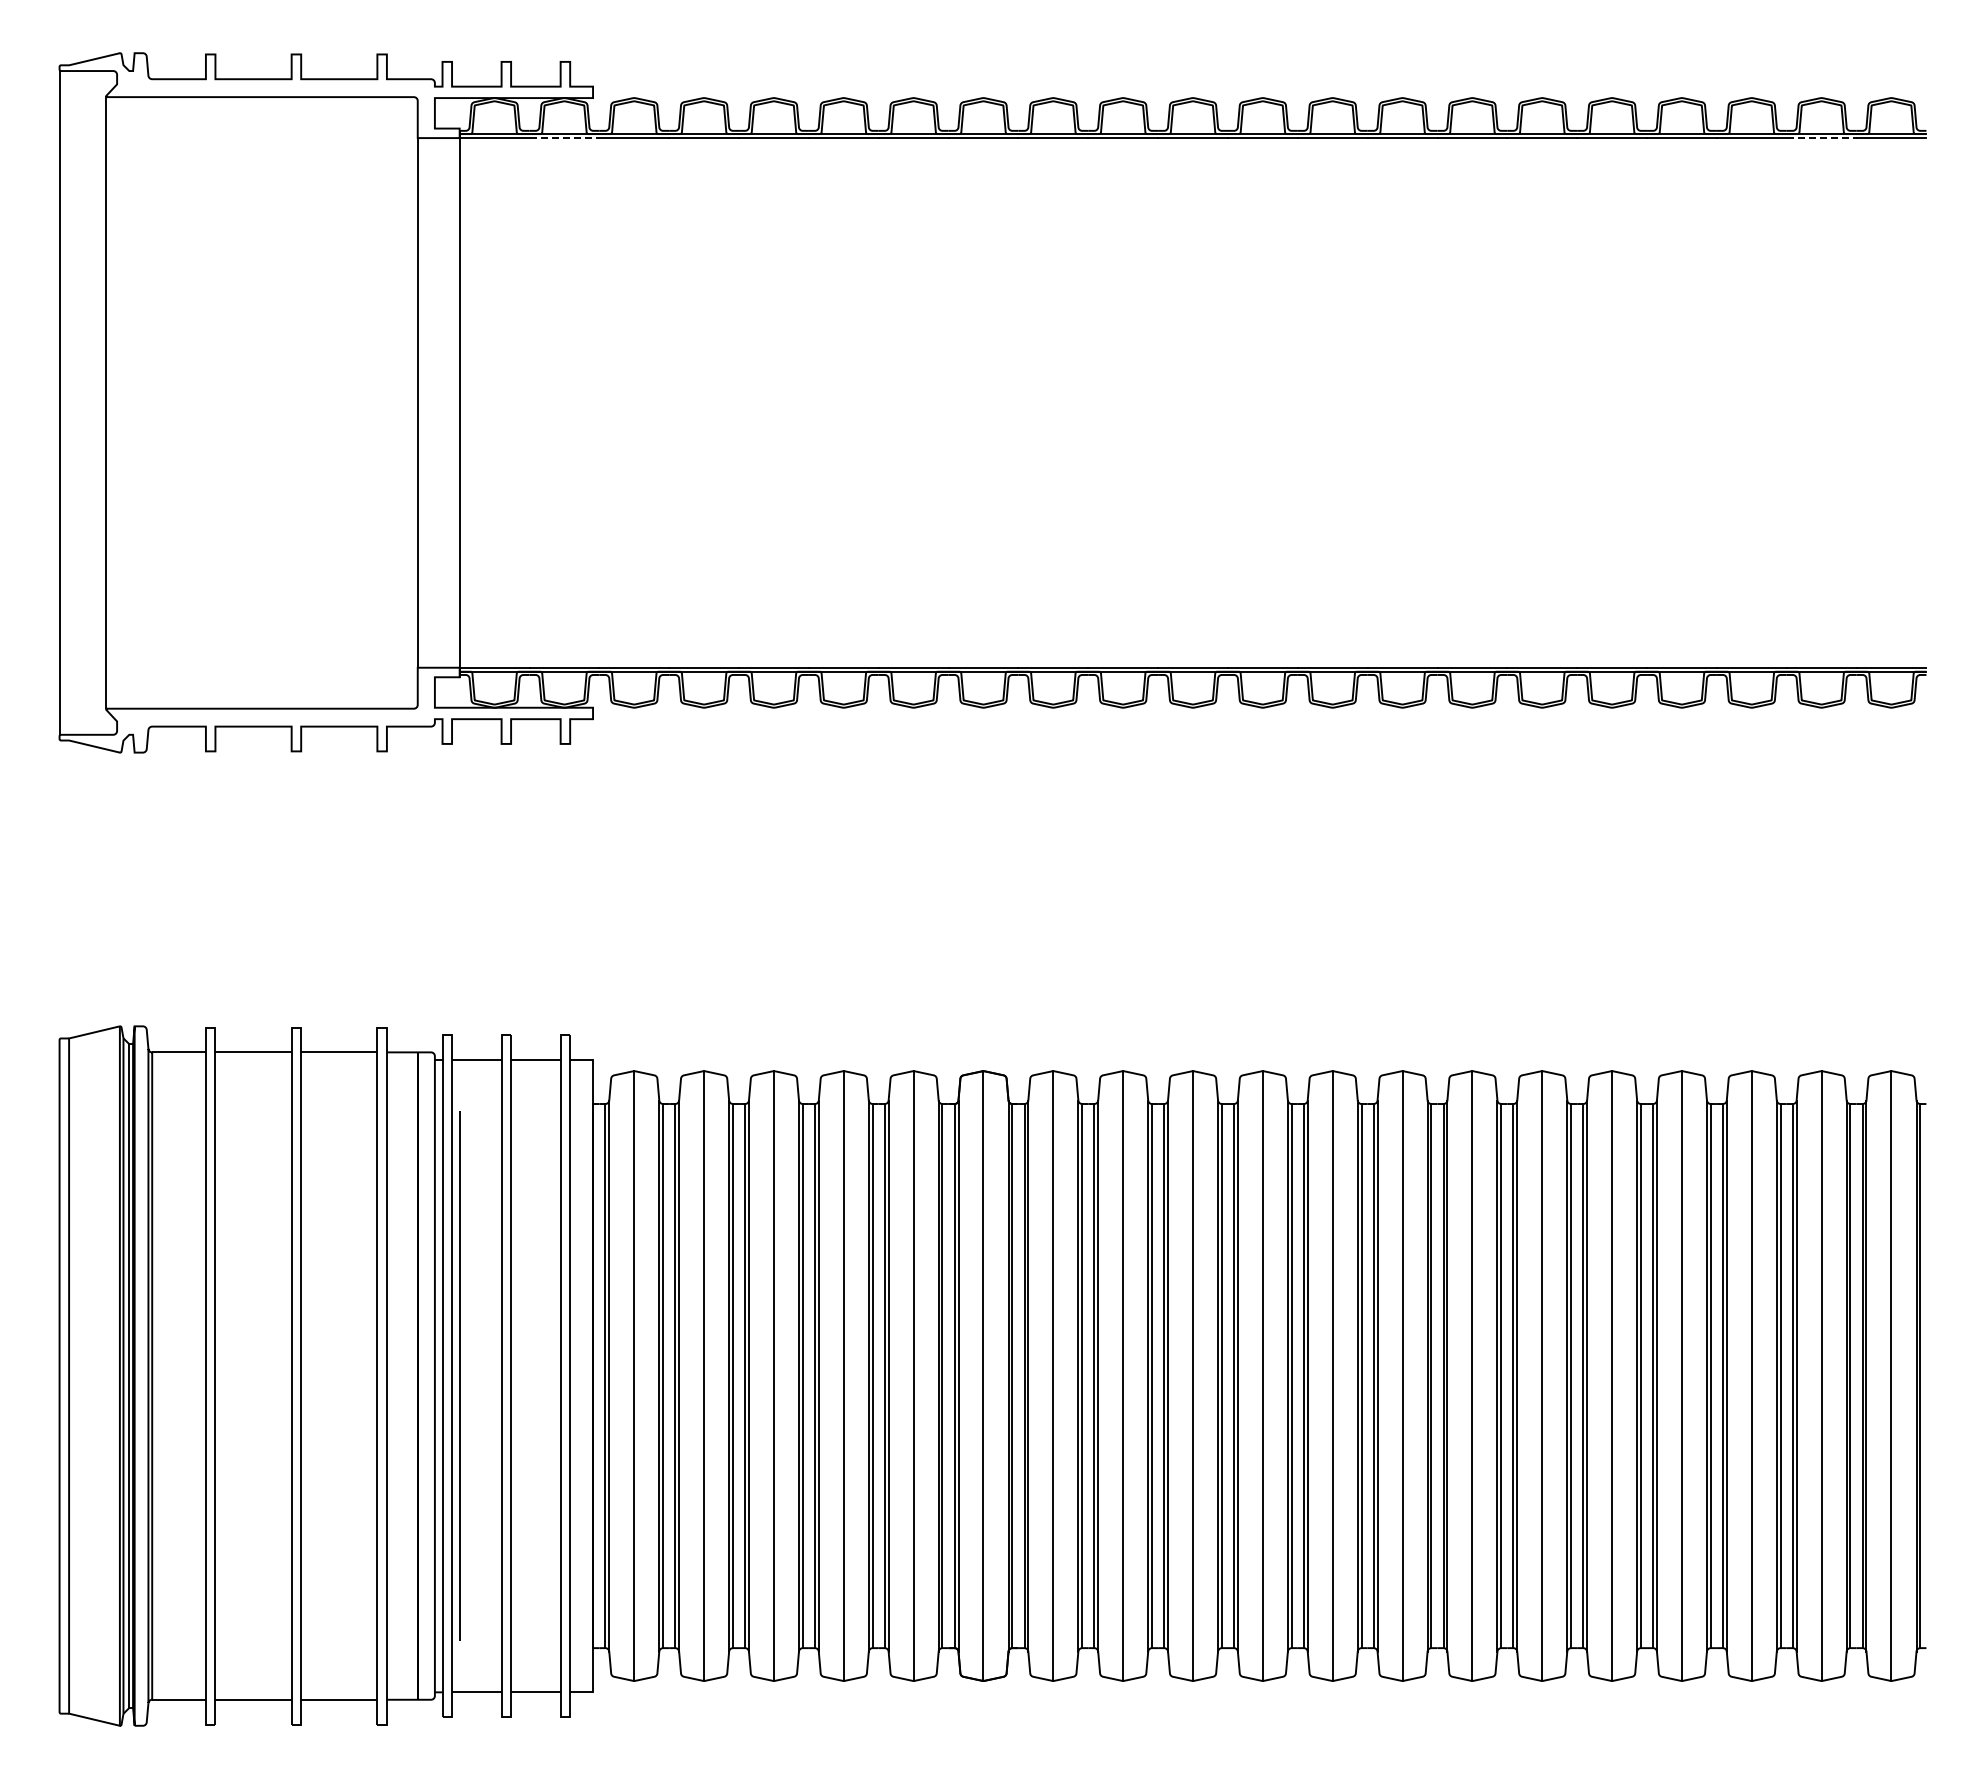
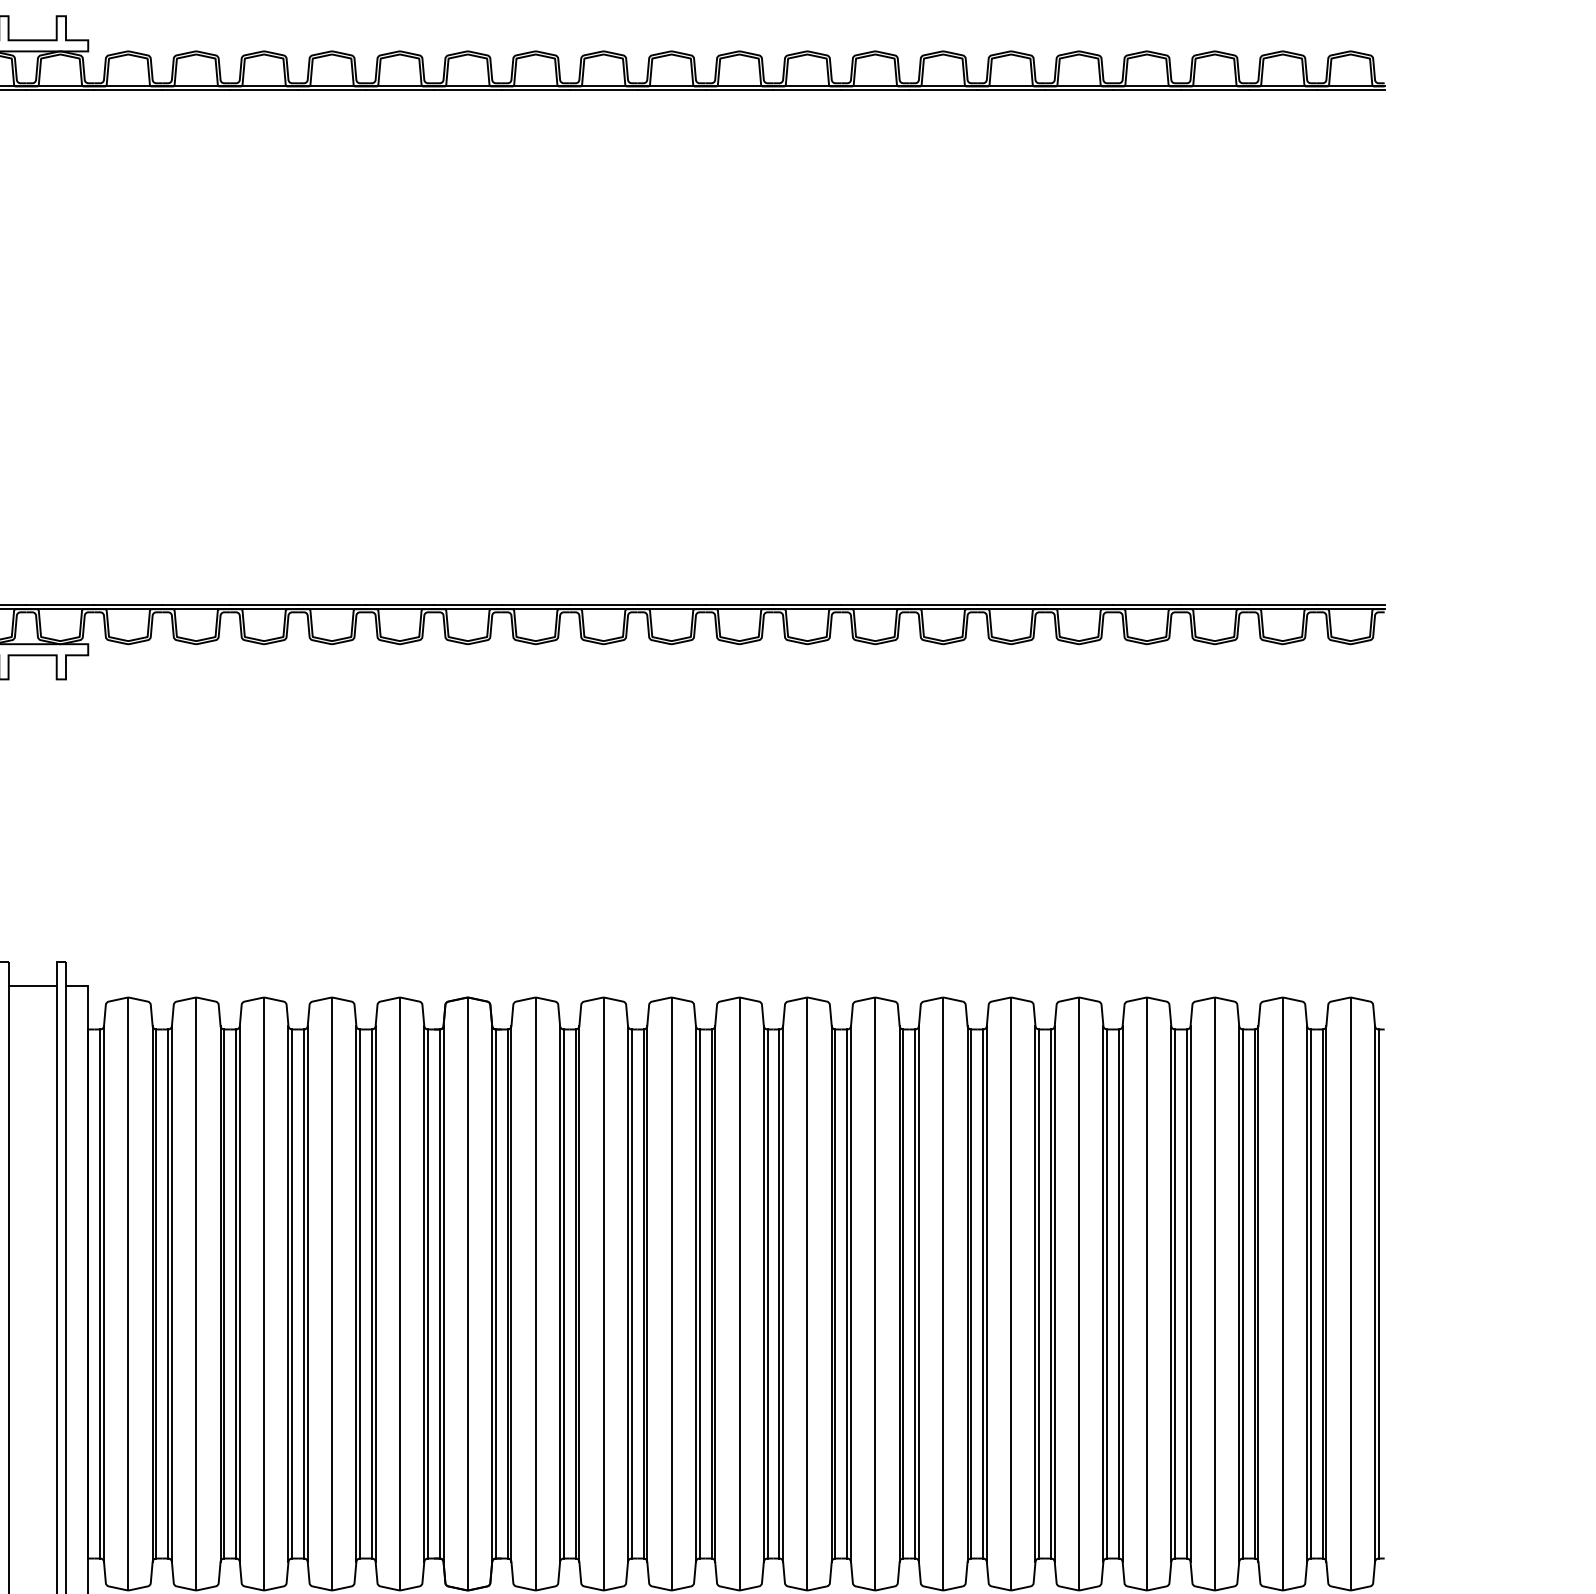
line: (564, 138) -> (60, 90), dashed -> solid
line: (1821, 138) -> (1282, 90), dashed -> solid

